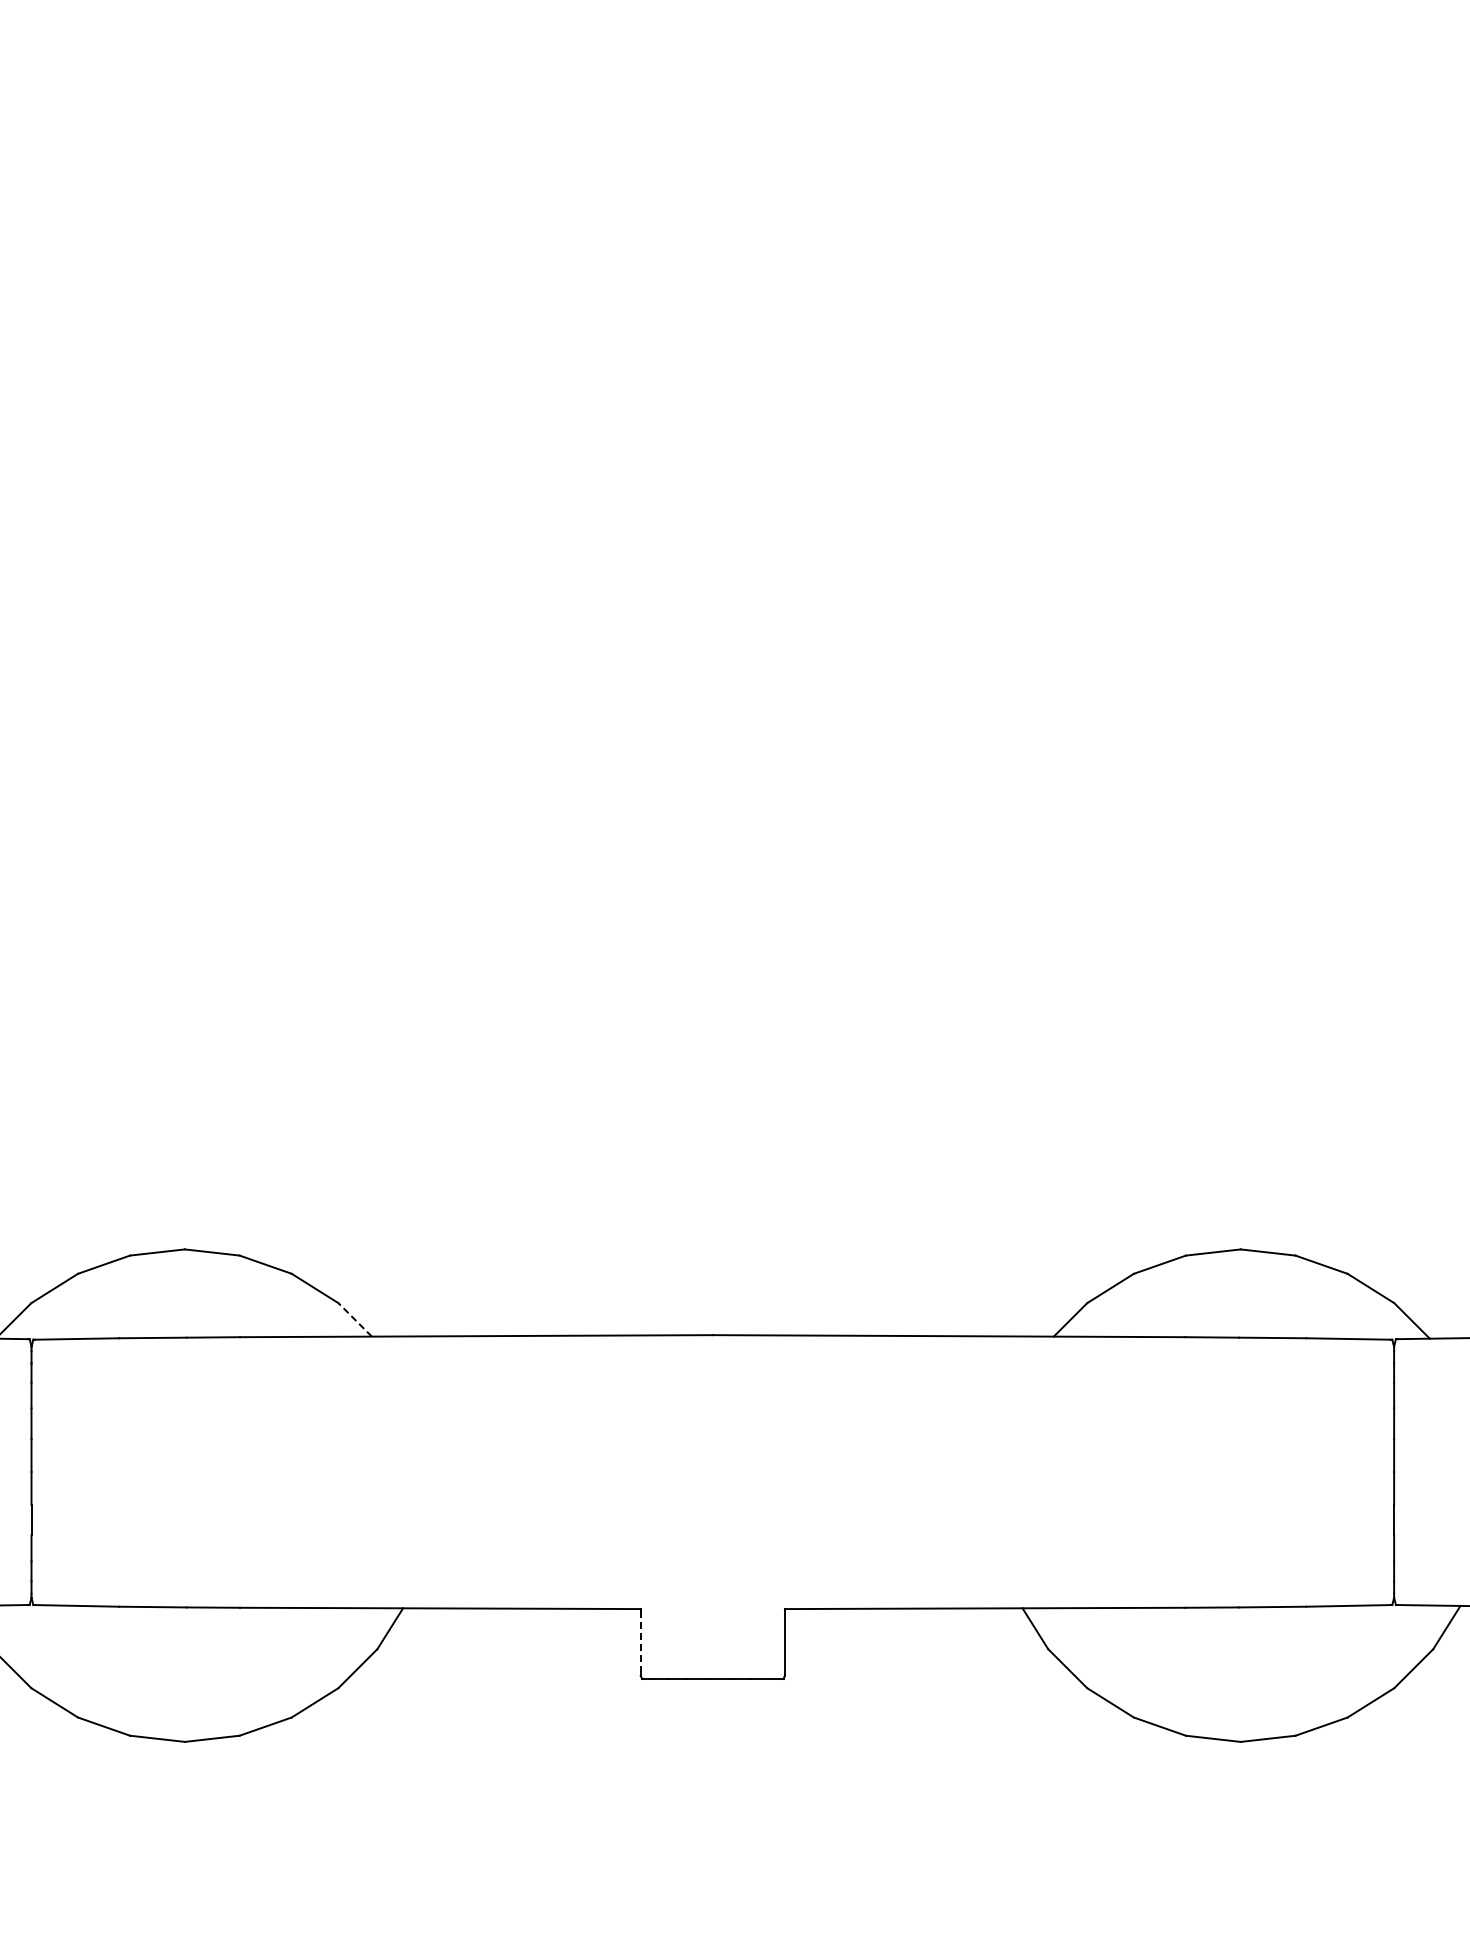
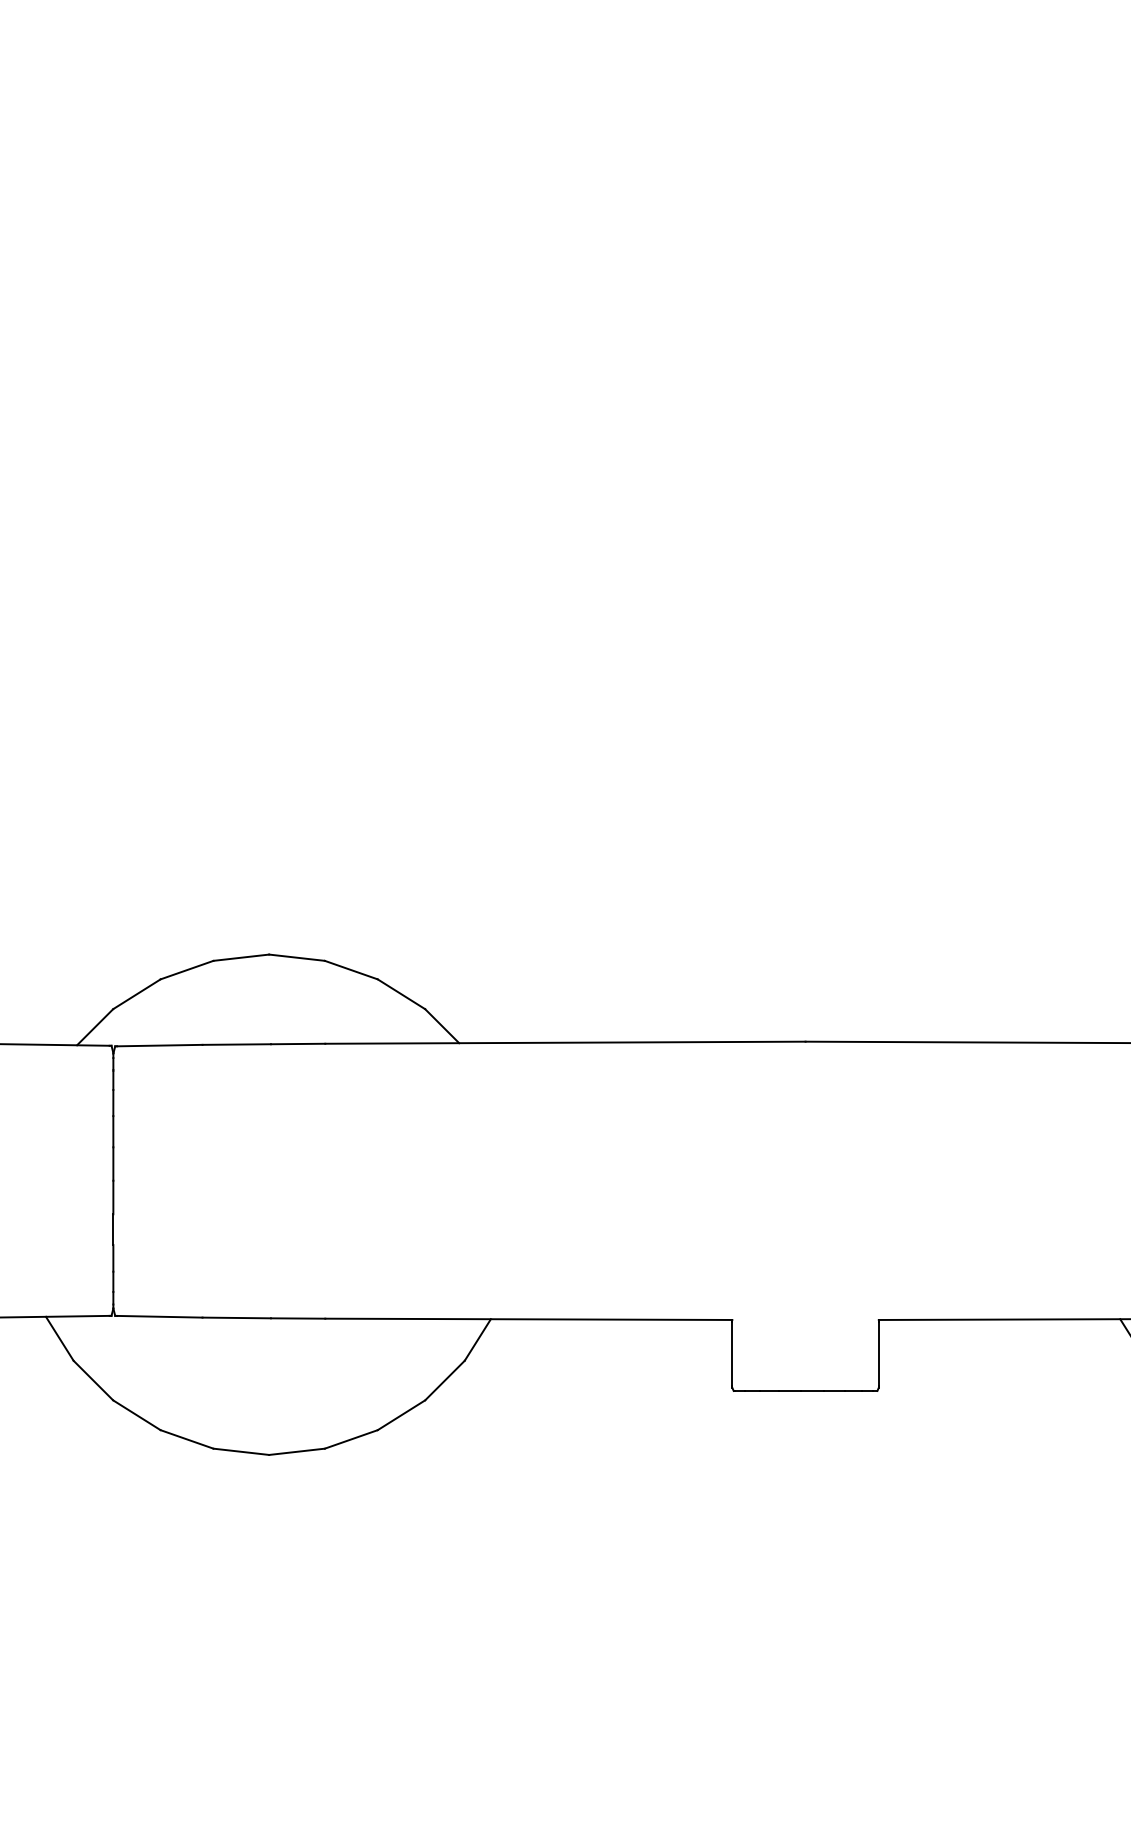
line: (355, 1319) -> (442, 1025), dashed -> solid
line: (640, 1643) -> (732, 1354), dashed -> solid

